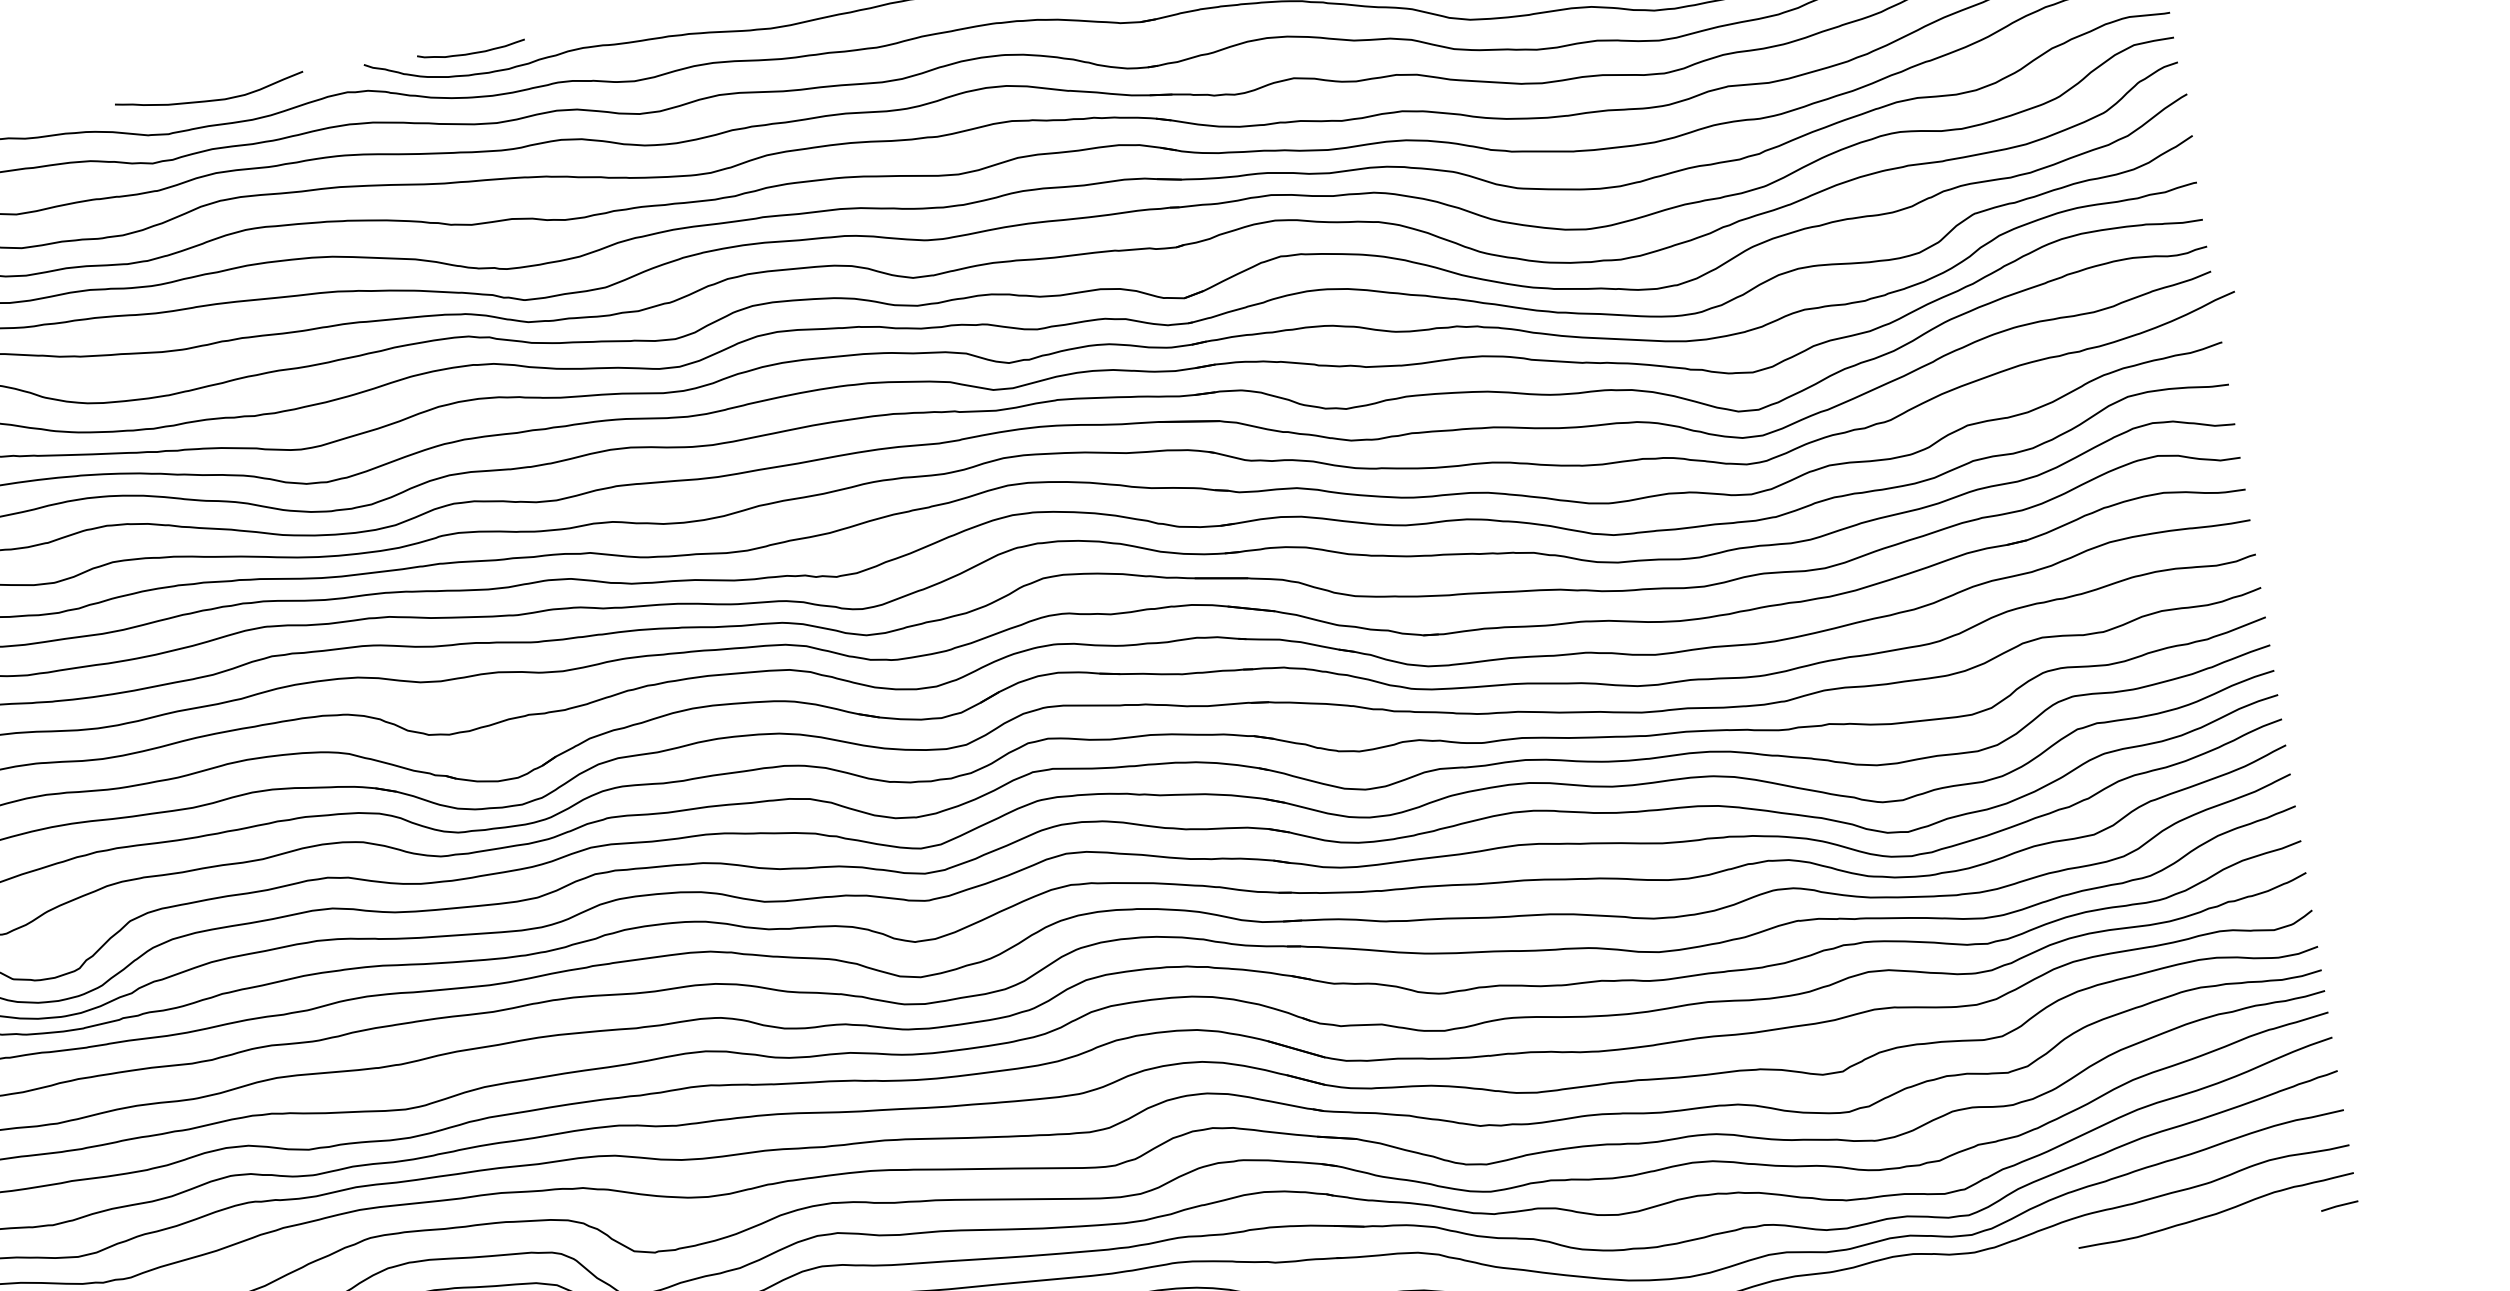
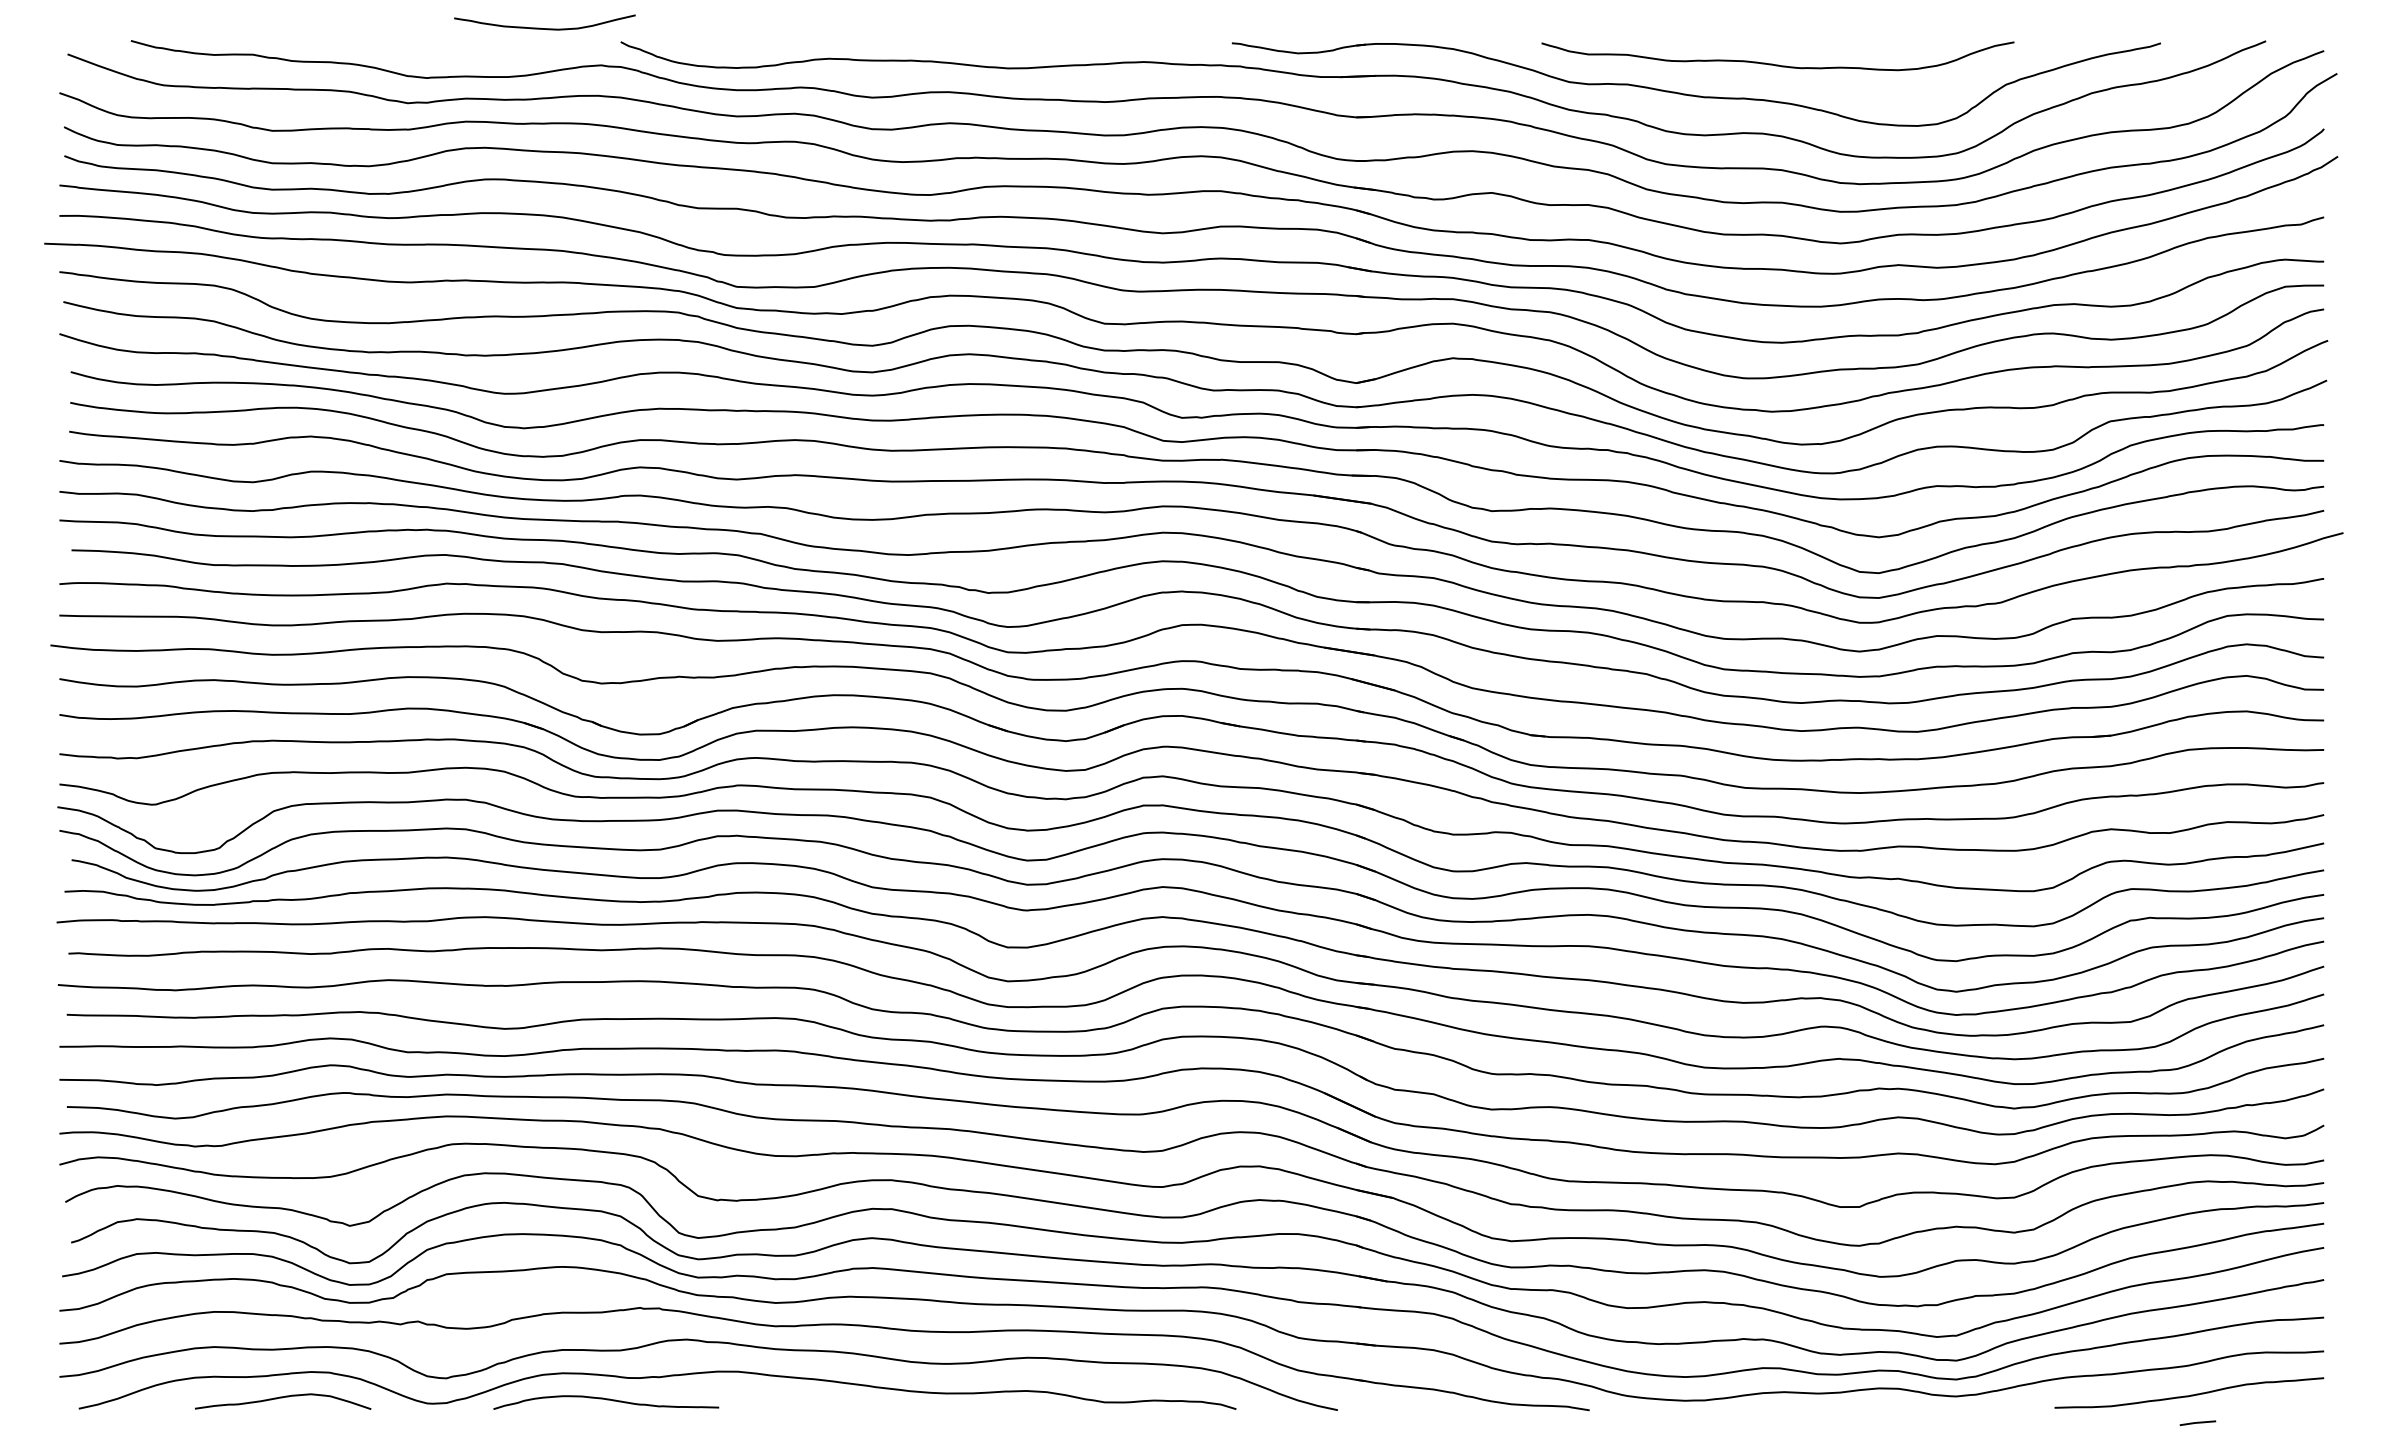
curve: (471, 52) -> (723, 46), removed
curve: (210, 100) -> (544, 28), moved
line: (2339, 1206) -> (2197, 1423), moved

